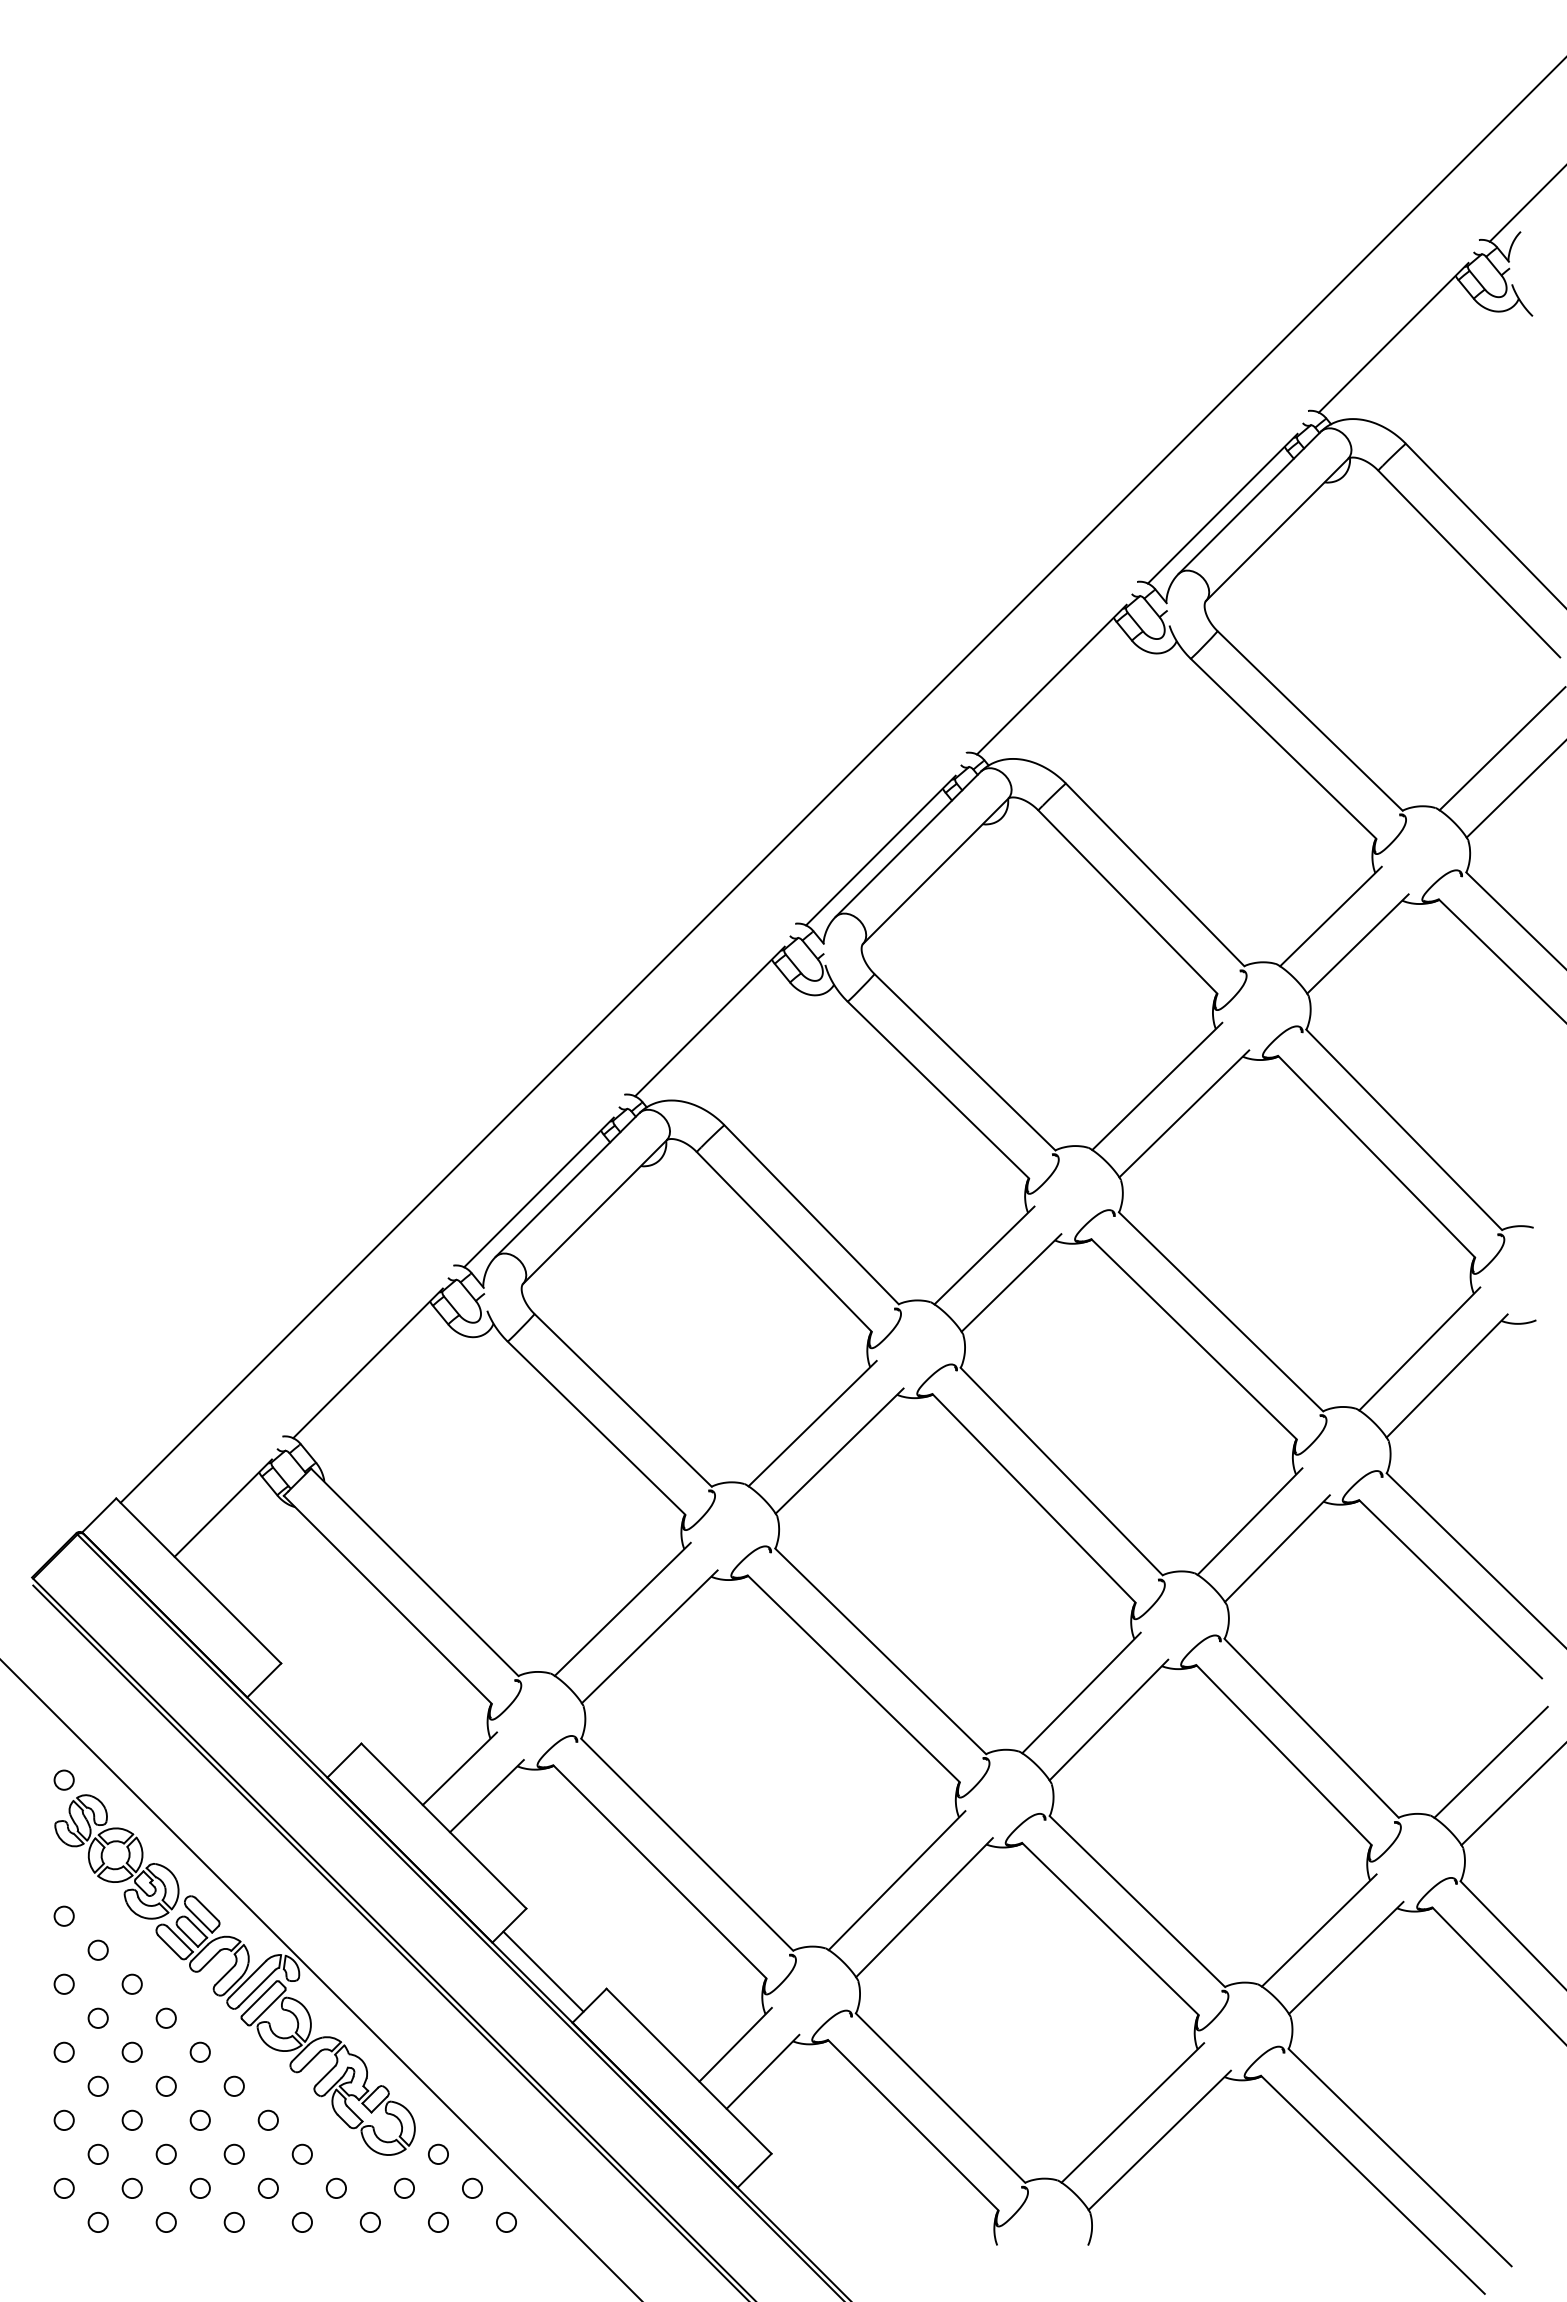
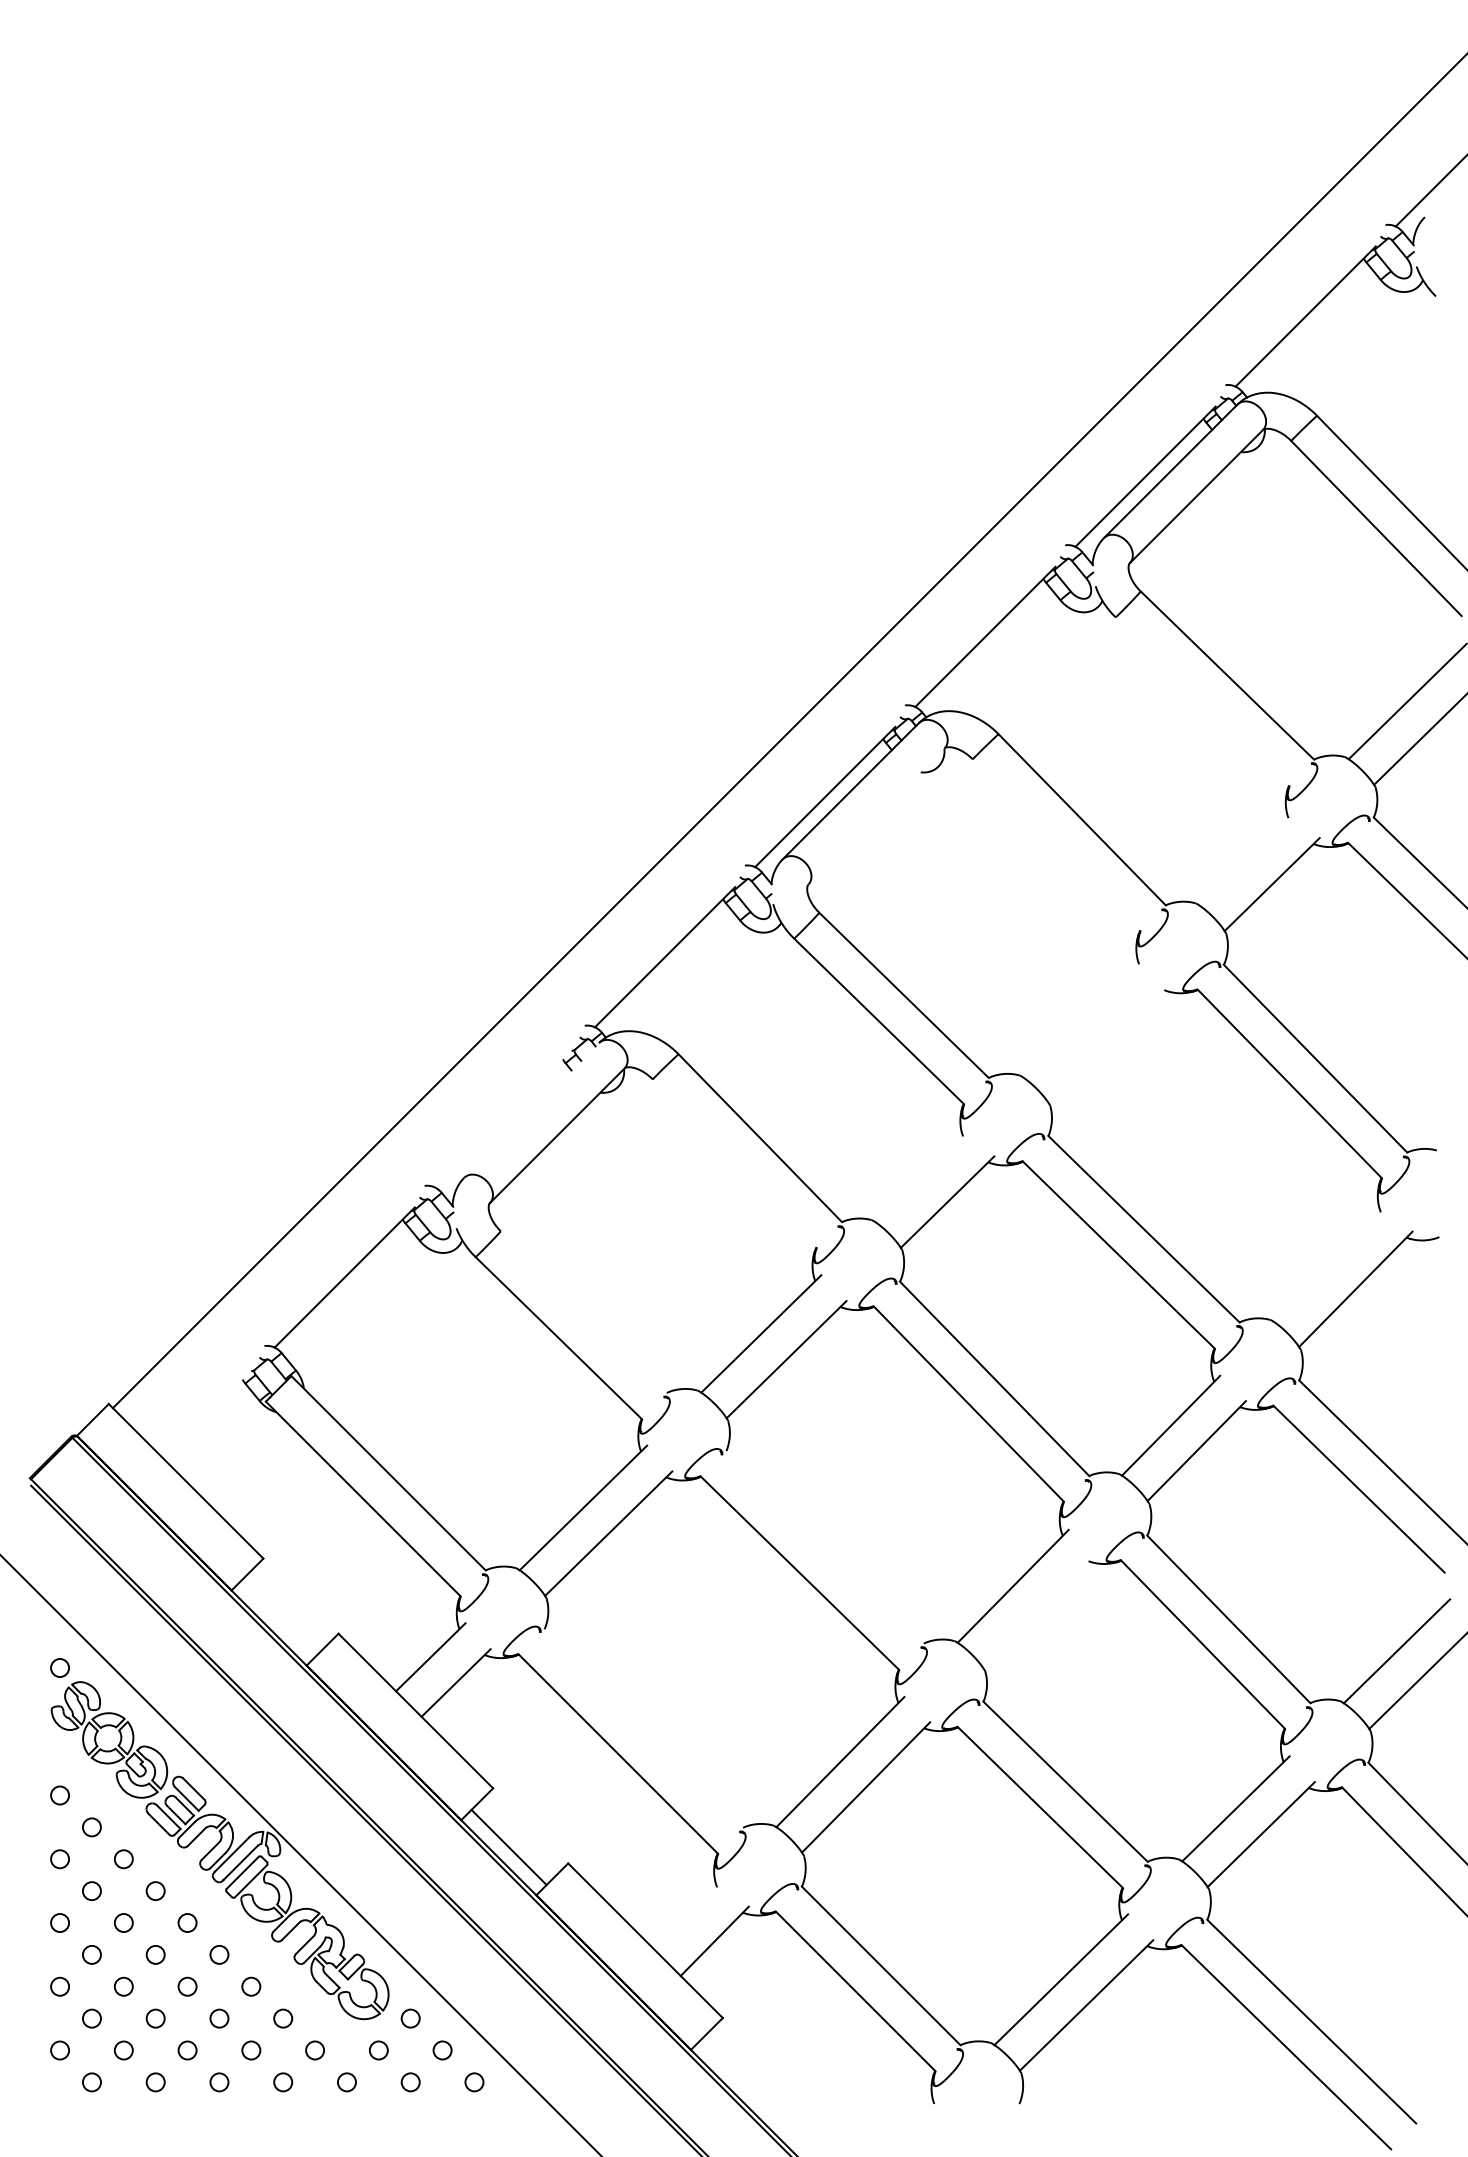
line: (1283, 748) -> (1202, 701), removed
line: (935, 871) -> (876, 816), removed
line: (1127, 901) -> (1056, 844), removed
line: (1330, 916) -> (1246, 858), removed
line: (1157, 1085) -> (1084, 1017), removed
line: (1184, 1113) -> (1109, 1043), removed
line: (567, 1184) -> (531, 1109), removed
line: (538, 1192) -> (504, 1117), removed
line: (784, 1241) -> (734, 1163), removed
line: (984, 1255) -> (922, 1176), removed
line: (1419, 1348) -> (1329, 1263), removed
line: (622, 1400) -> (583, 1312), removed
line: (222, 1507) -> (208, 1412), removed
line: (880, 1651) -> (824, 1547), removed
line: (1108, 1719) -> (1038, 1611), removed
line: (686, 1844) -> (643, 1728), removed
line: (736, 2044) -> (689, 1915), removed

